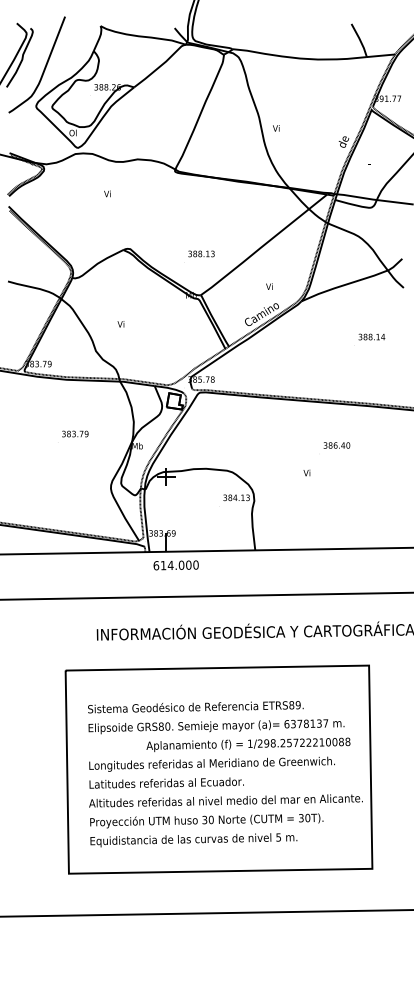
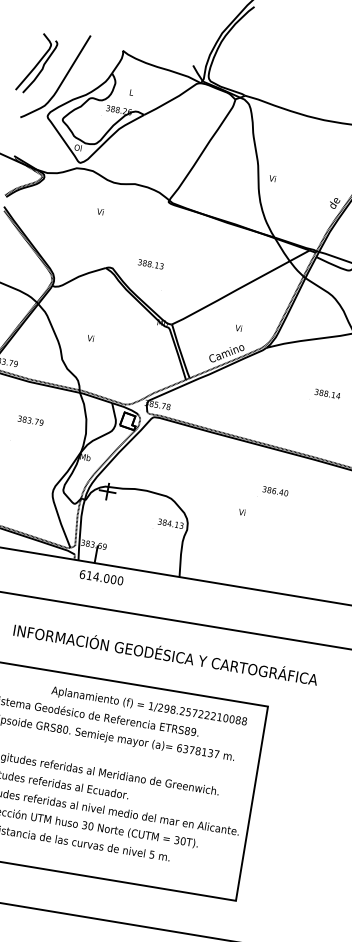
text: (201, 253) -> (151, 263), moved
text: (75, 433) -> (31, 420), moved
text: (248, 744) -> (149, 706), moved

